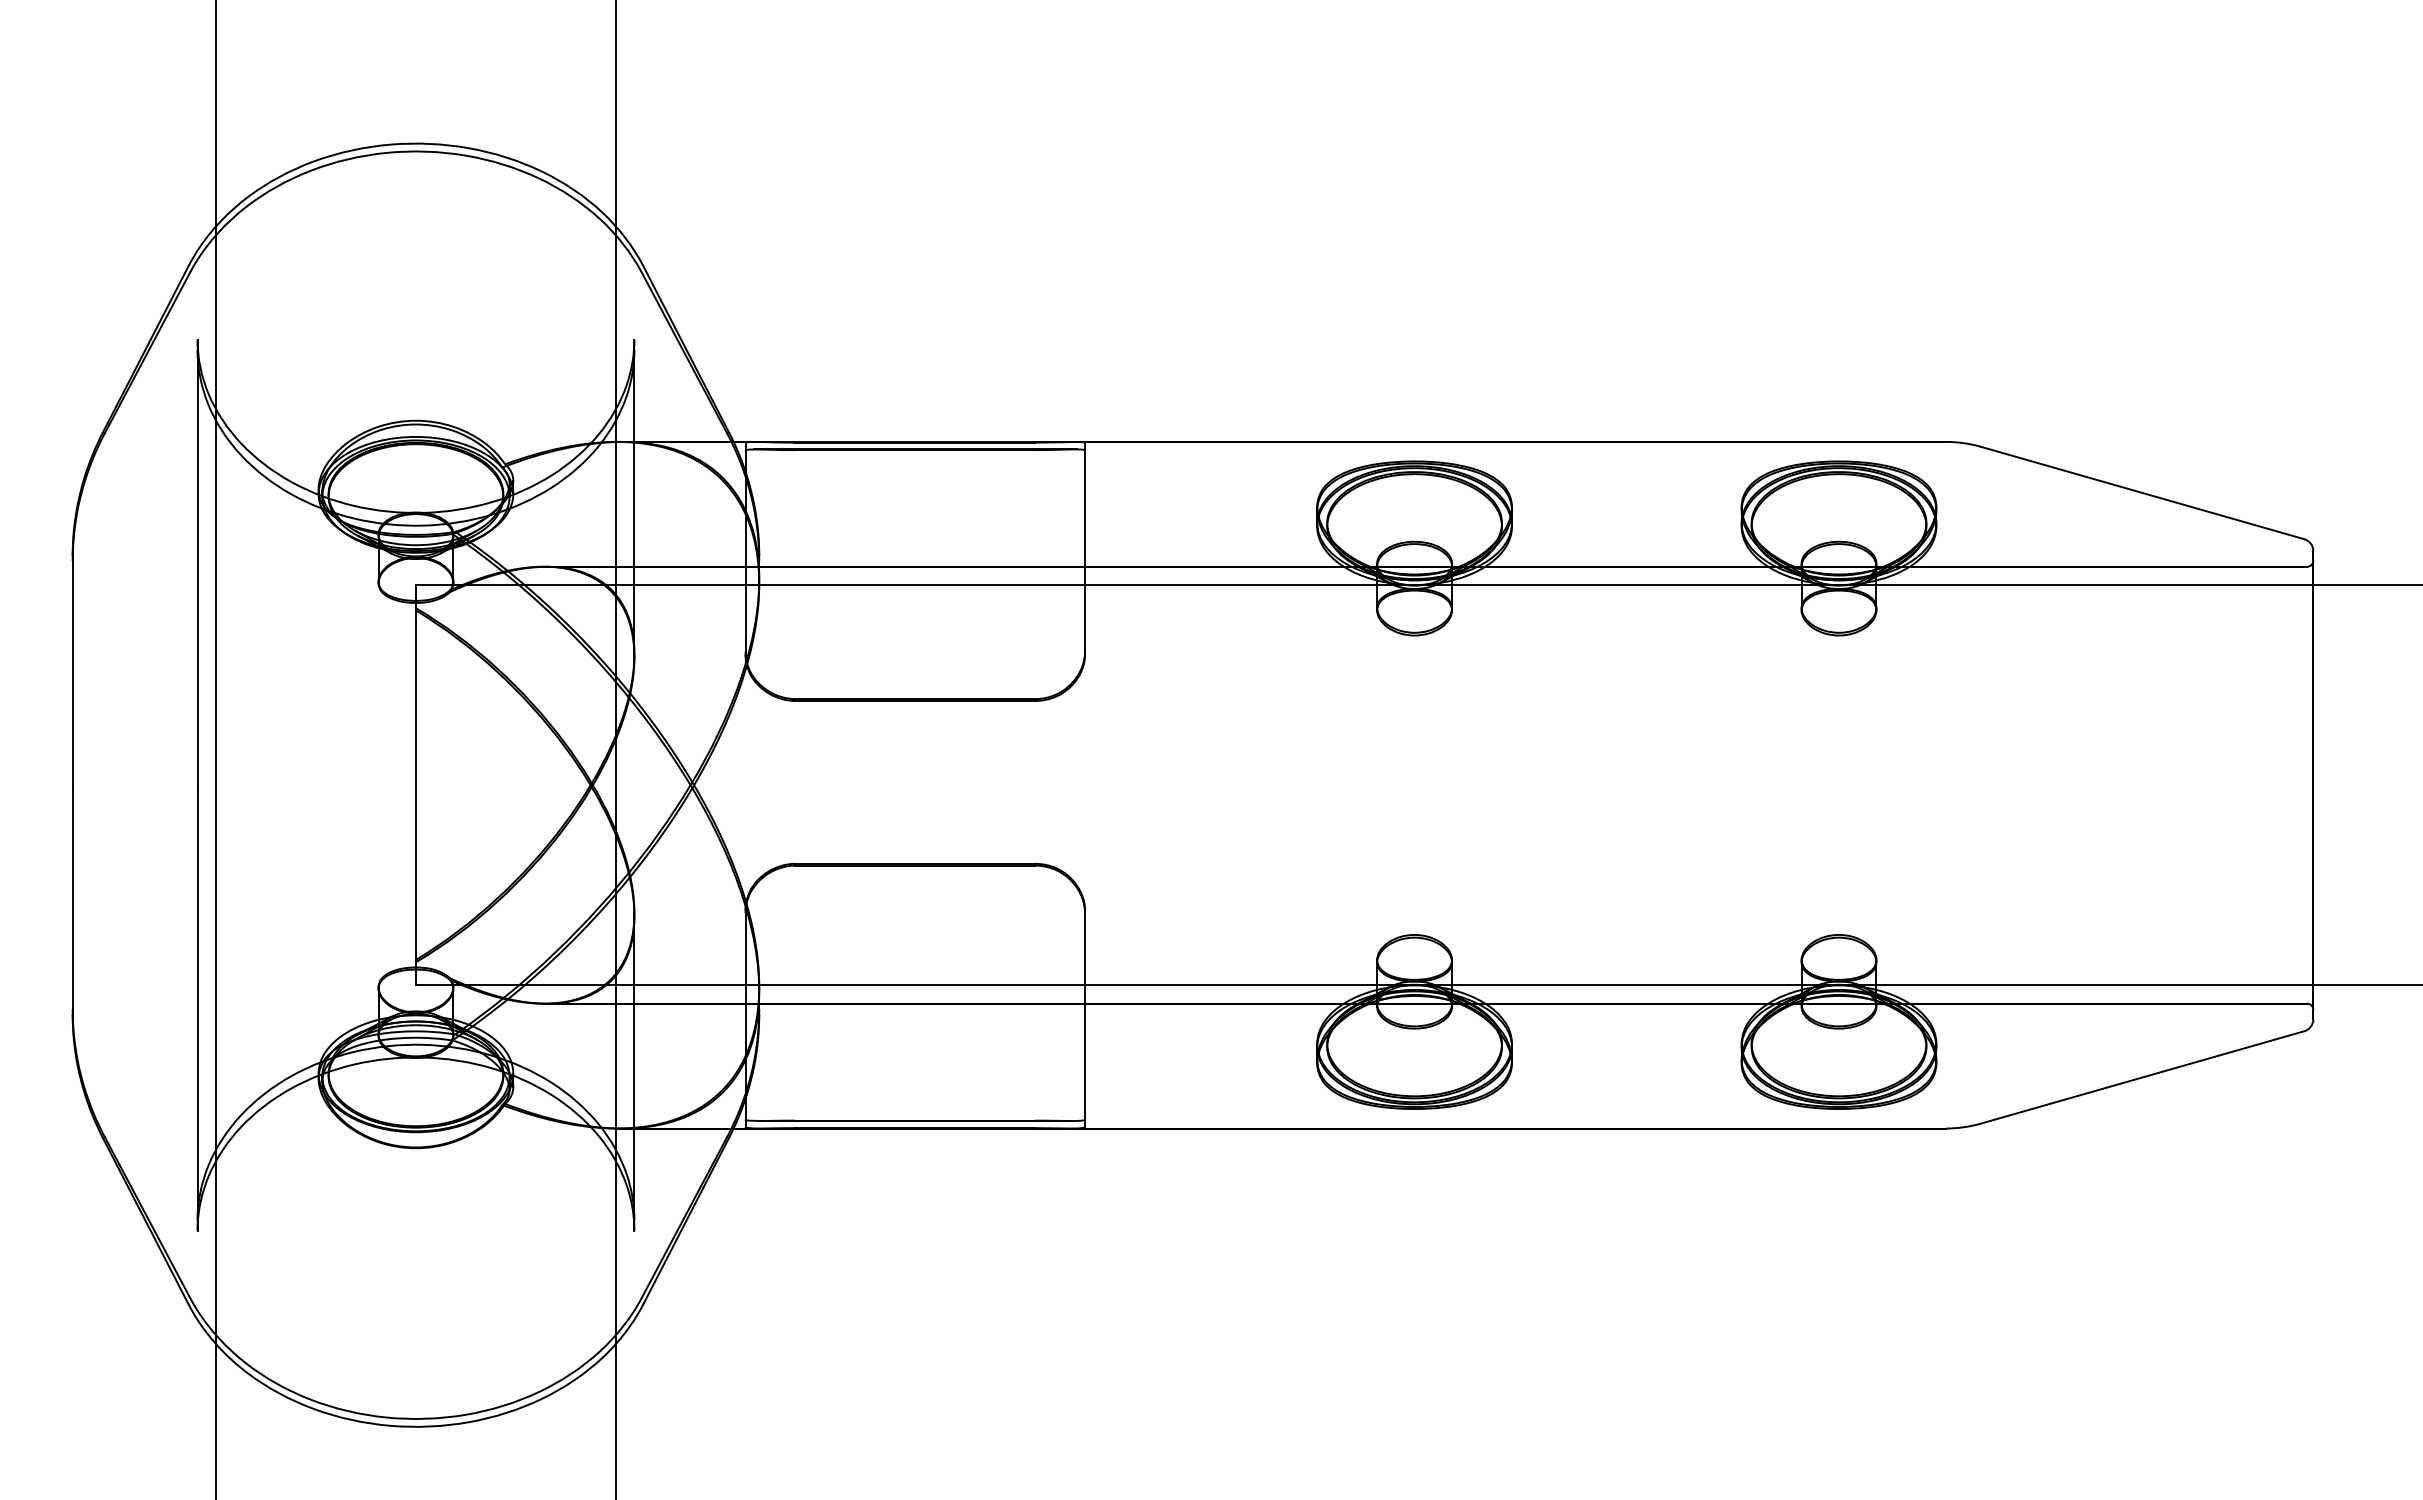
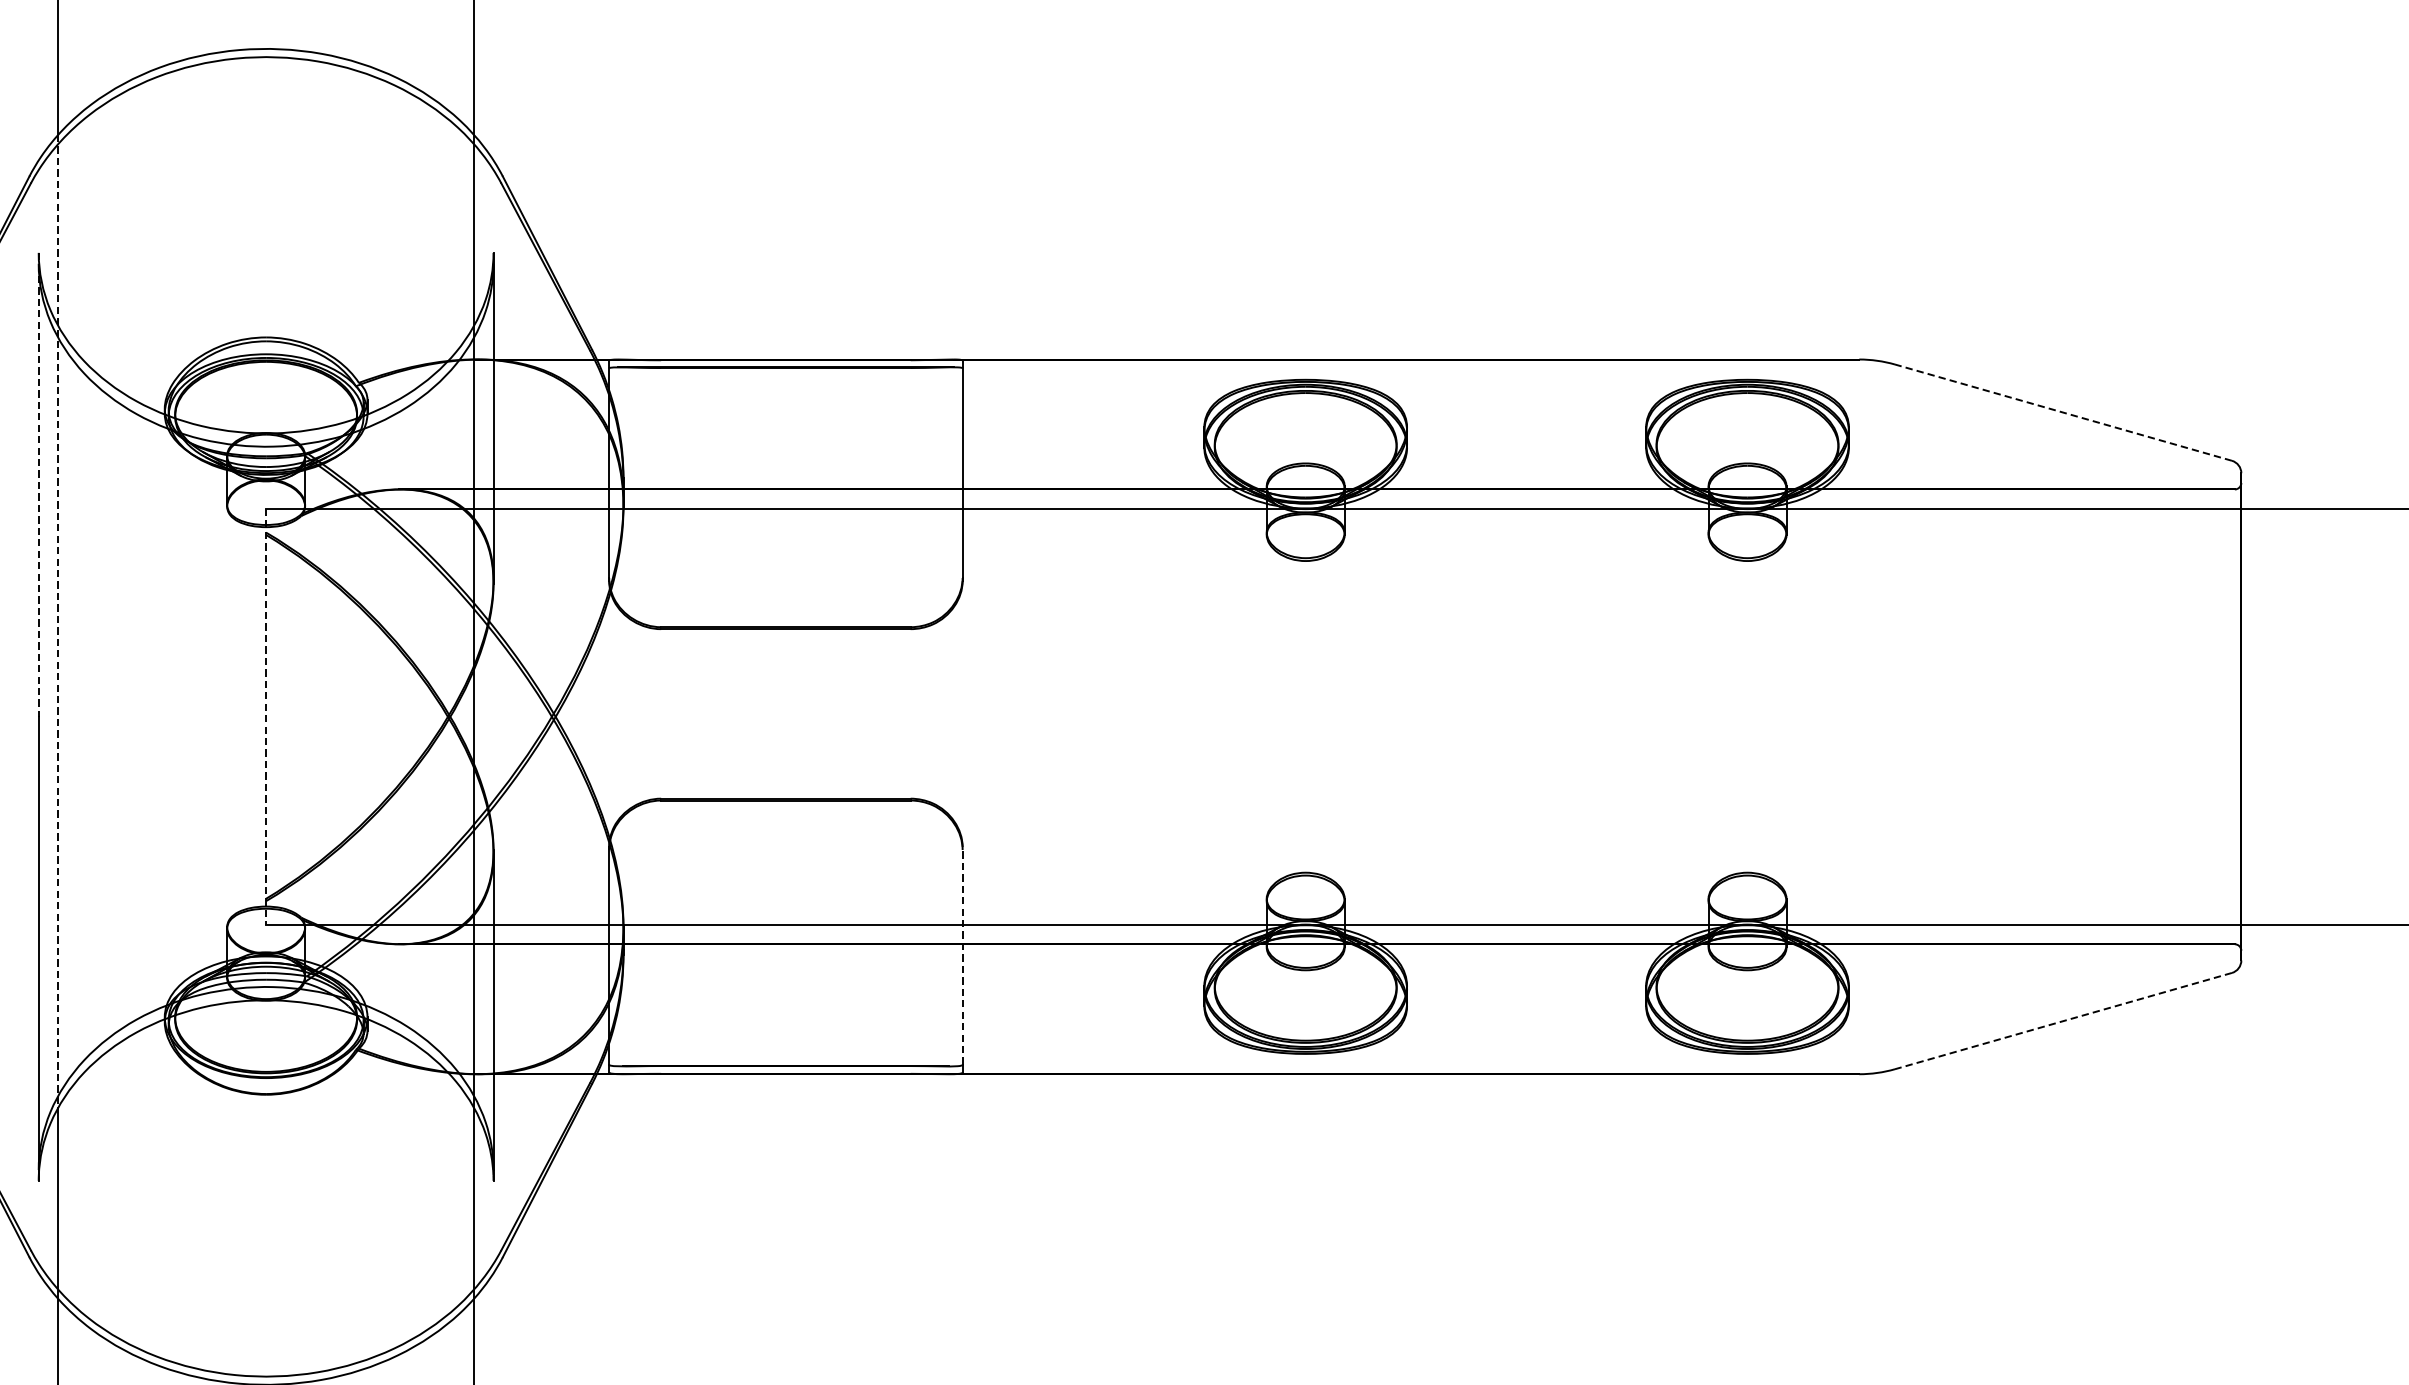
line: (2142, 492) -> (2063, 412), solid -> dashed
line: (197, 562) -> (38, 485), solid -> dashed
line: (216, 693) -> (58, 621), solid -> dashed
line: (415, 785) -> (265, 717), solid -> dashed
line: (1085, 1014) -> (963, 955), solid -> dashed
line: (2142, 1077) -> (2063, 1021), solid -> dashed

